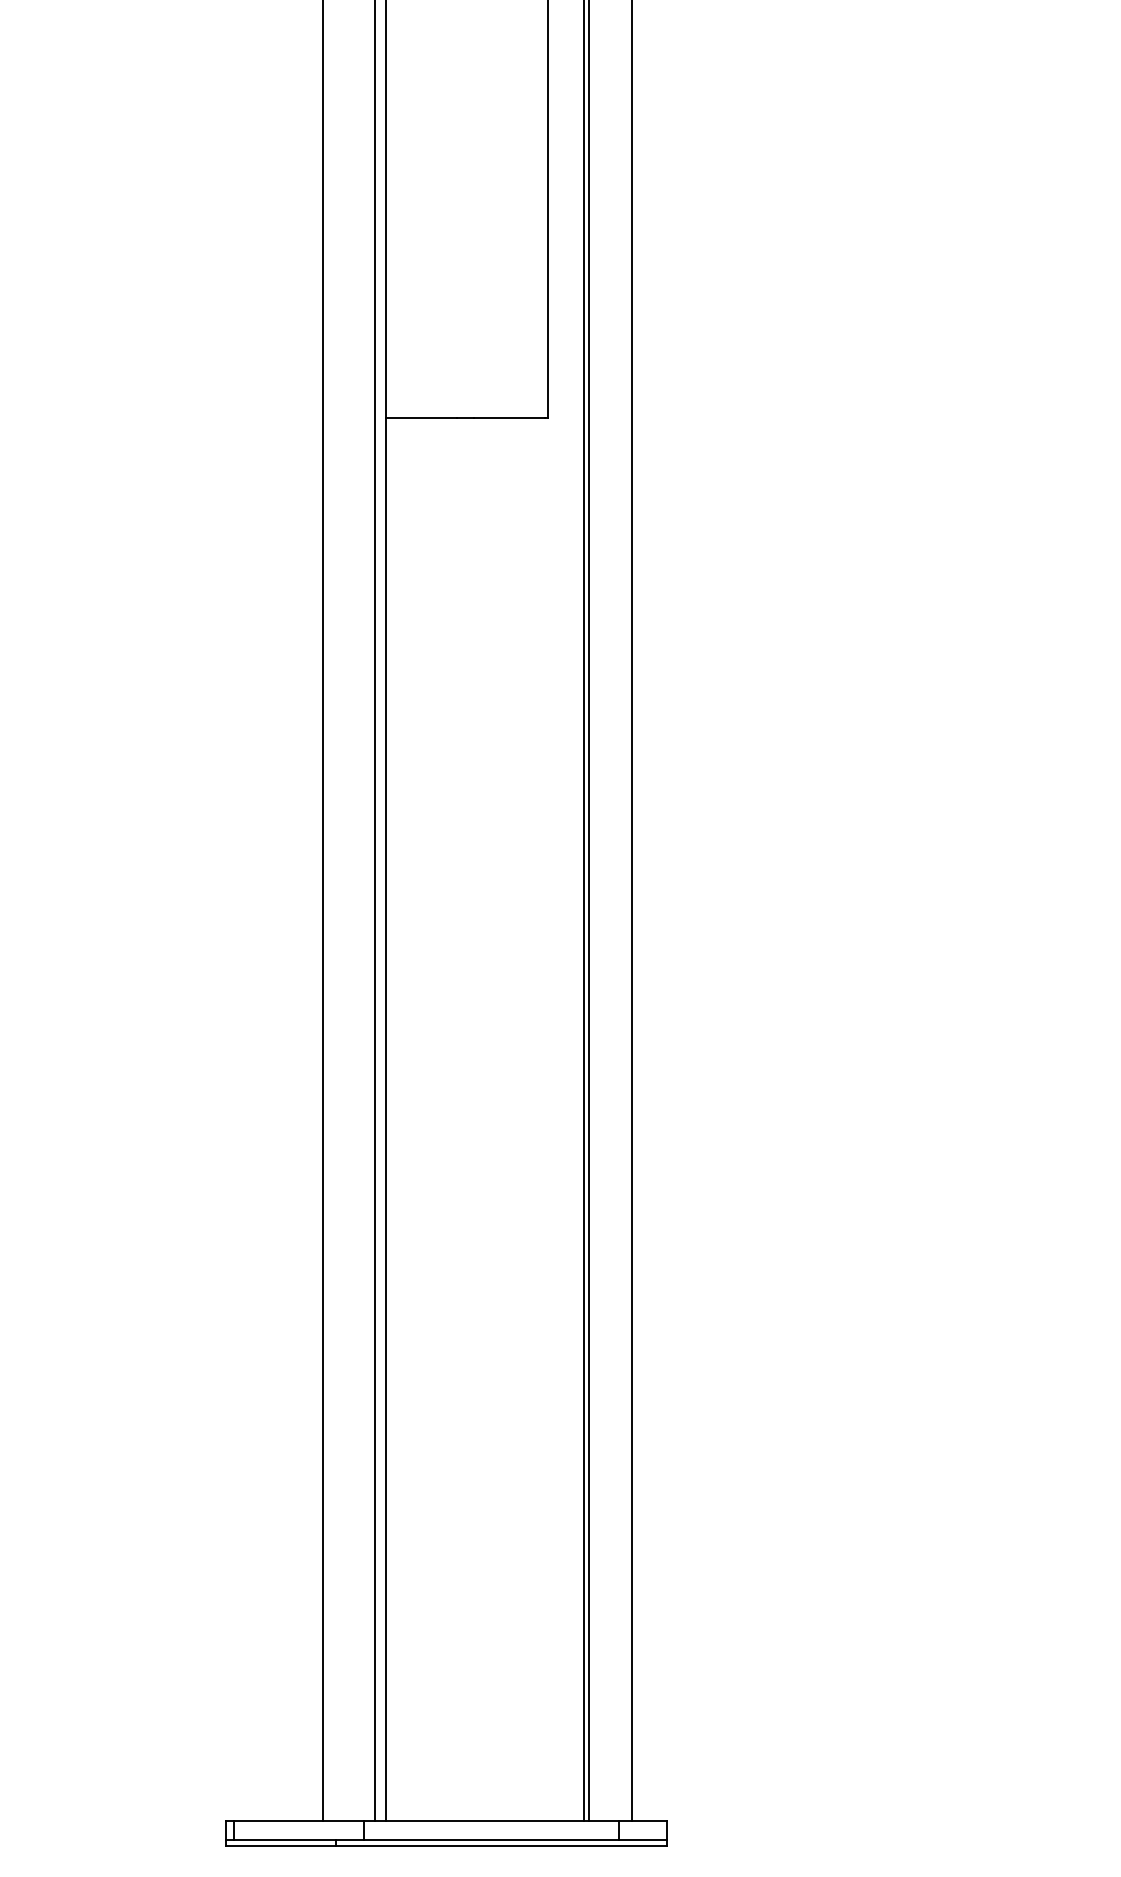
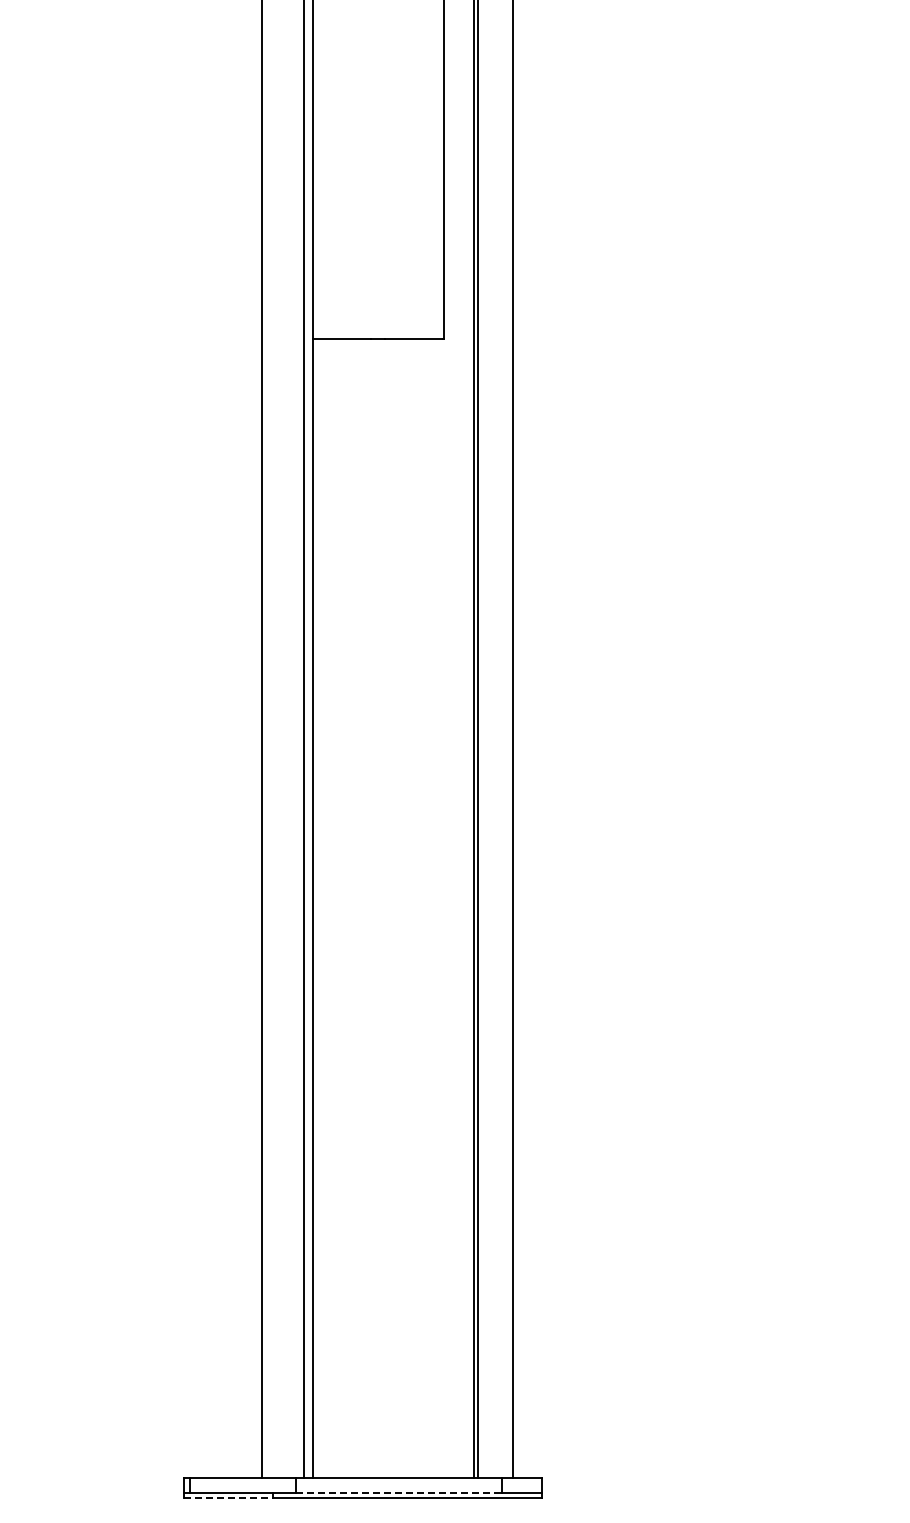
line: (492, 1839) -> (399, 1492), solid -> dashed
line: (281, 1845) -> (228, 1497), solid -> dashed

